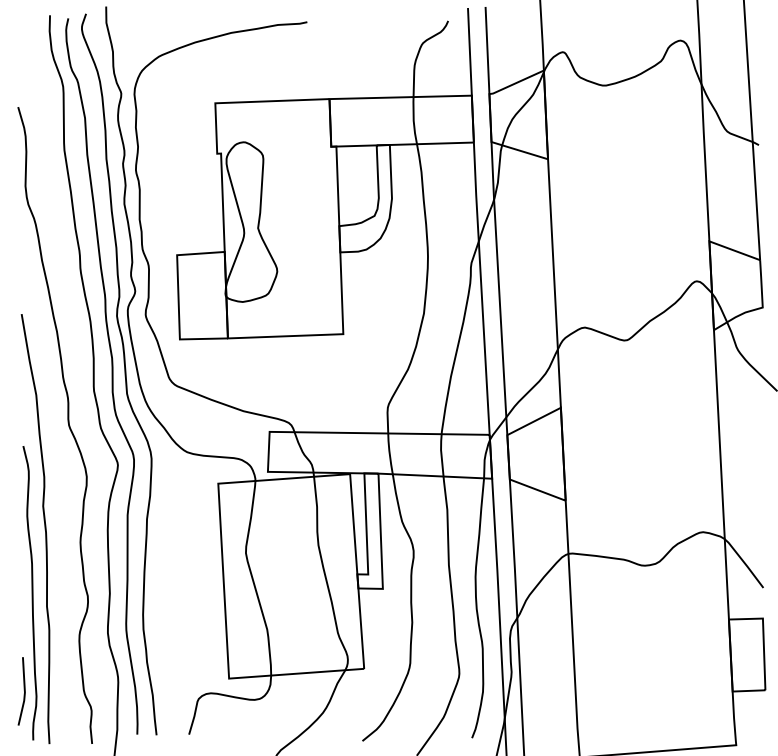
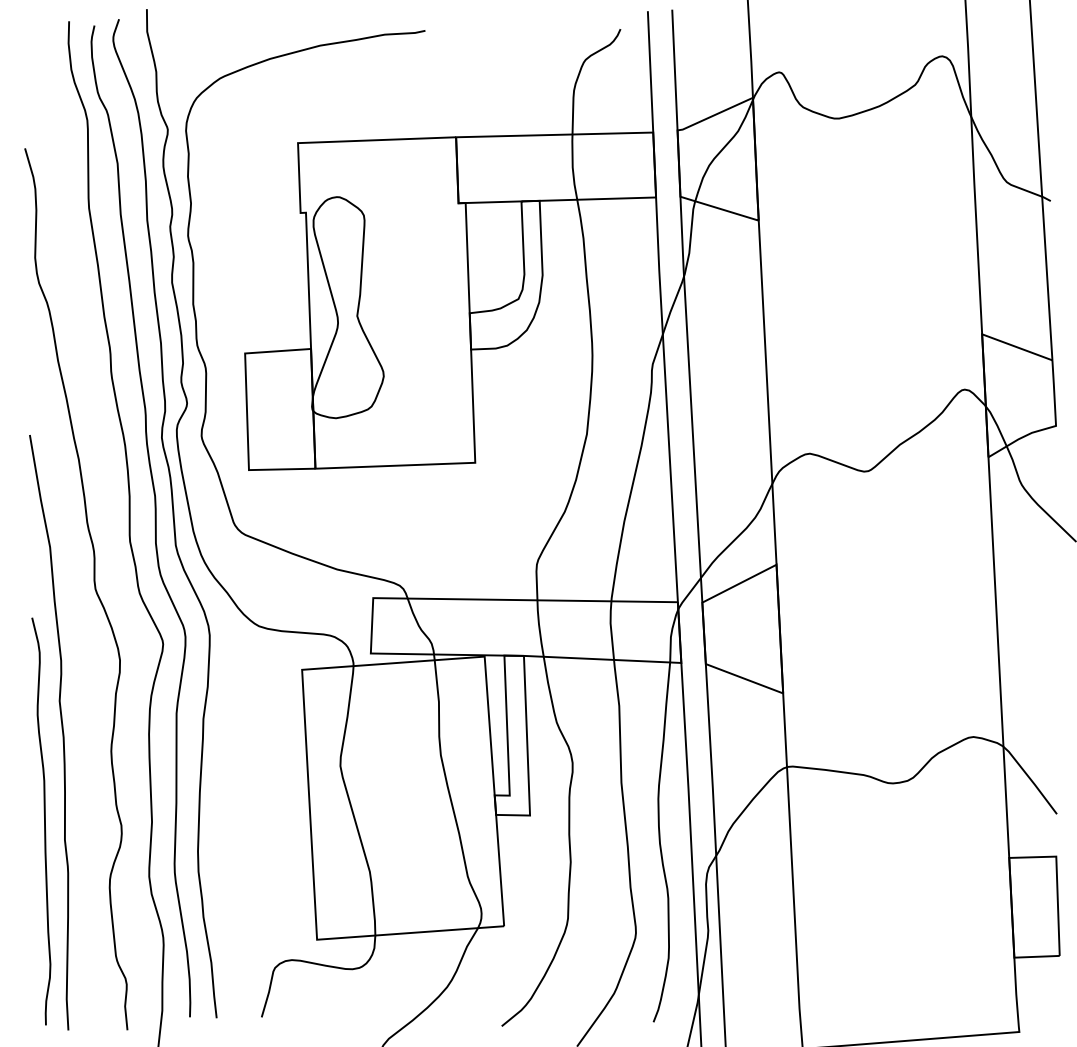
line: (23, 690) -> (32, 956), removed

